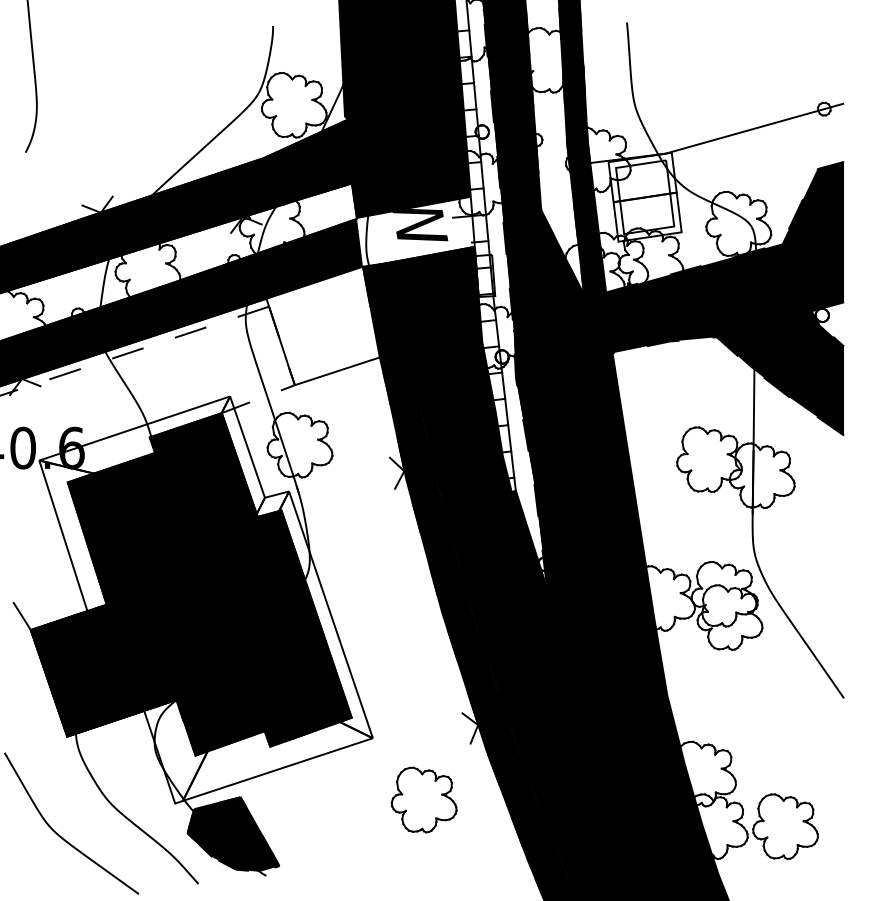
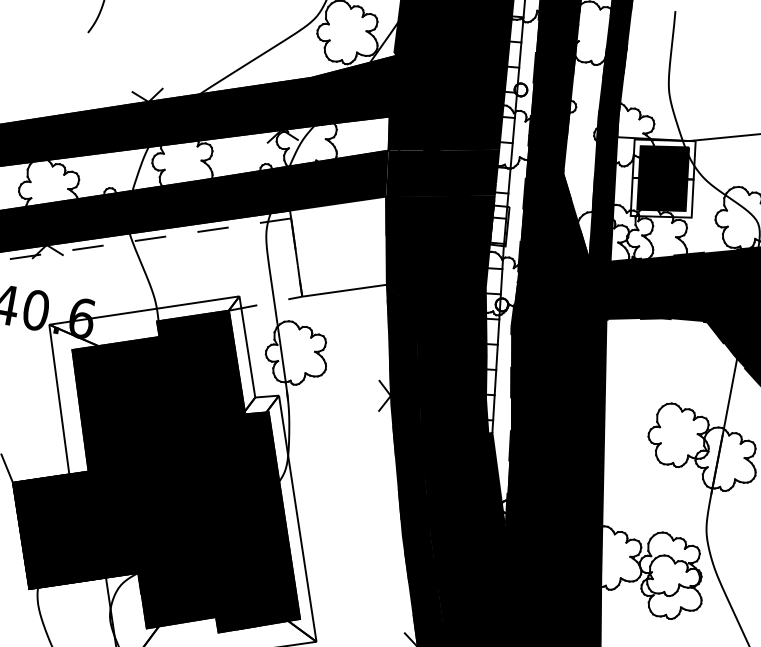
fill: (645, 197) -> (663, 178), added
fill: (415, 231) -> (441, 172), added

